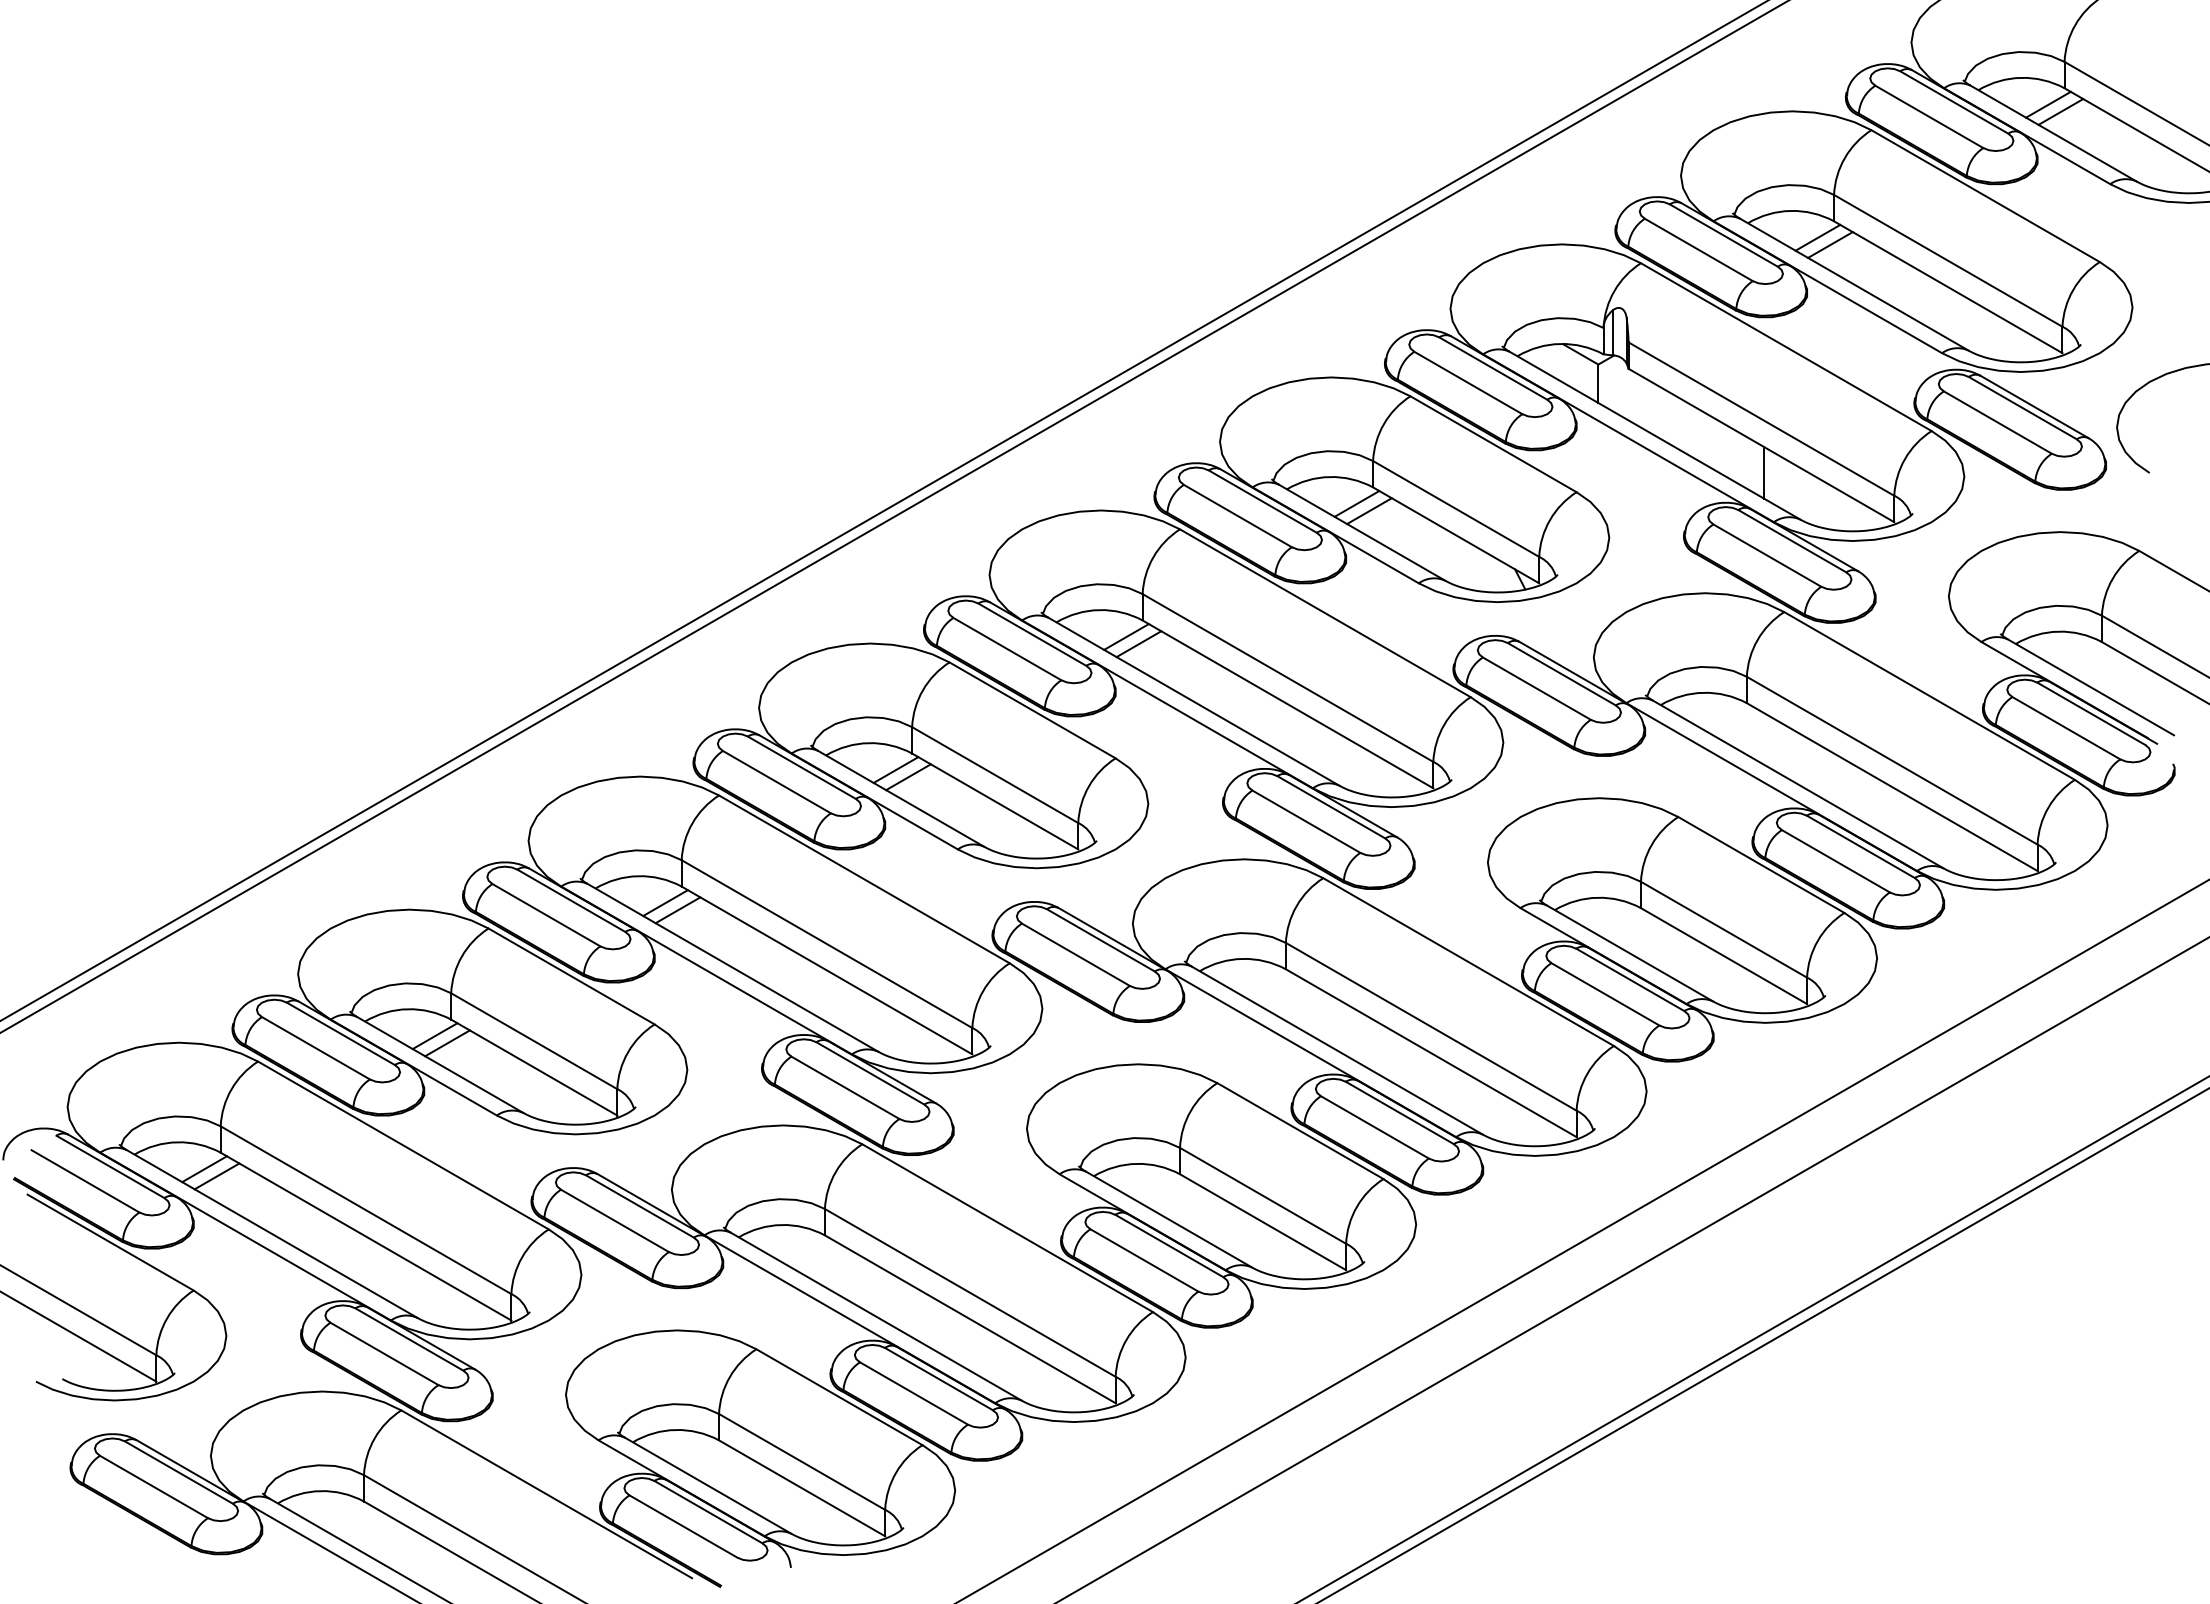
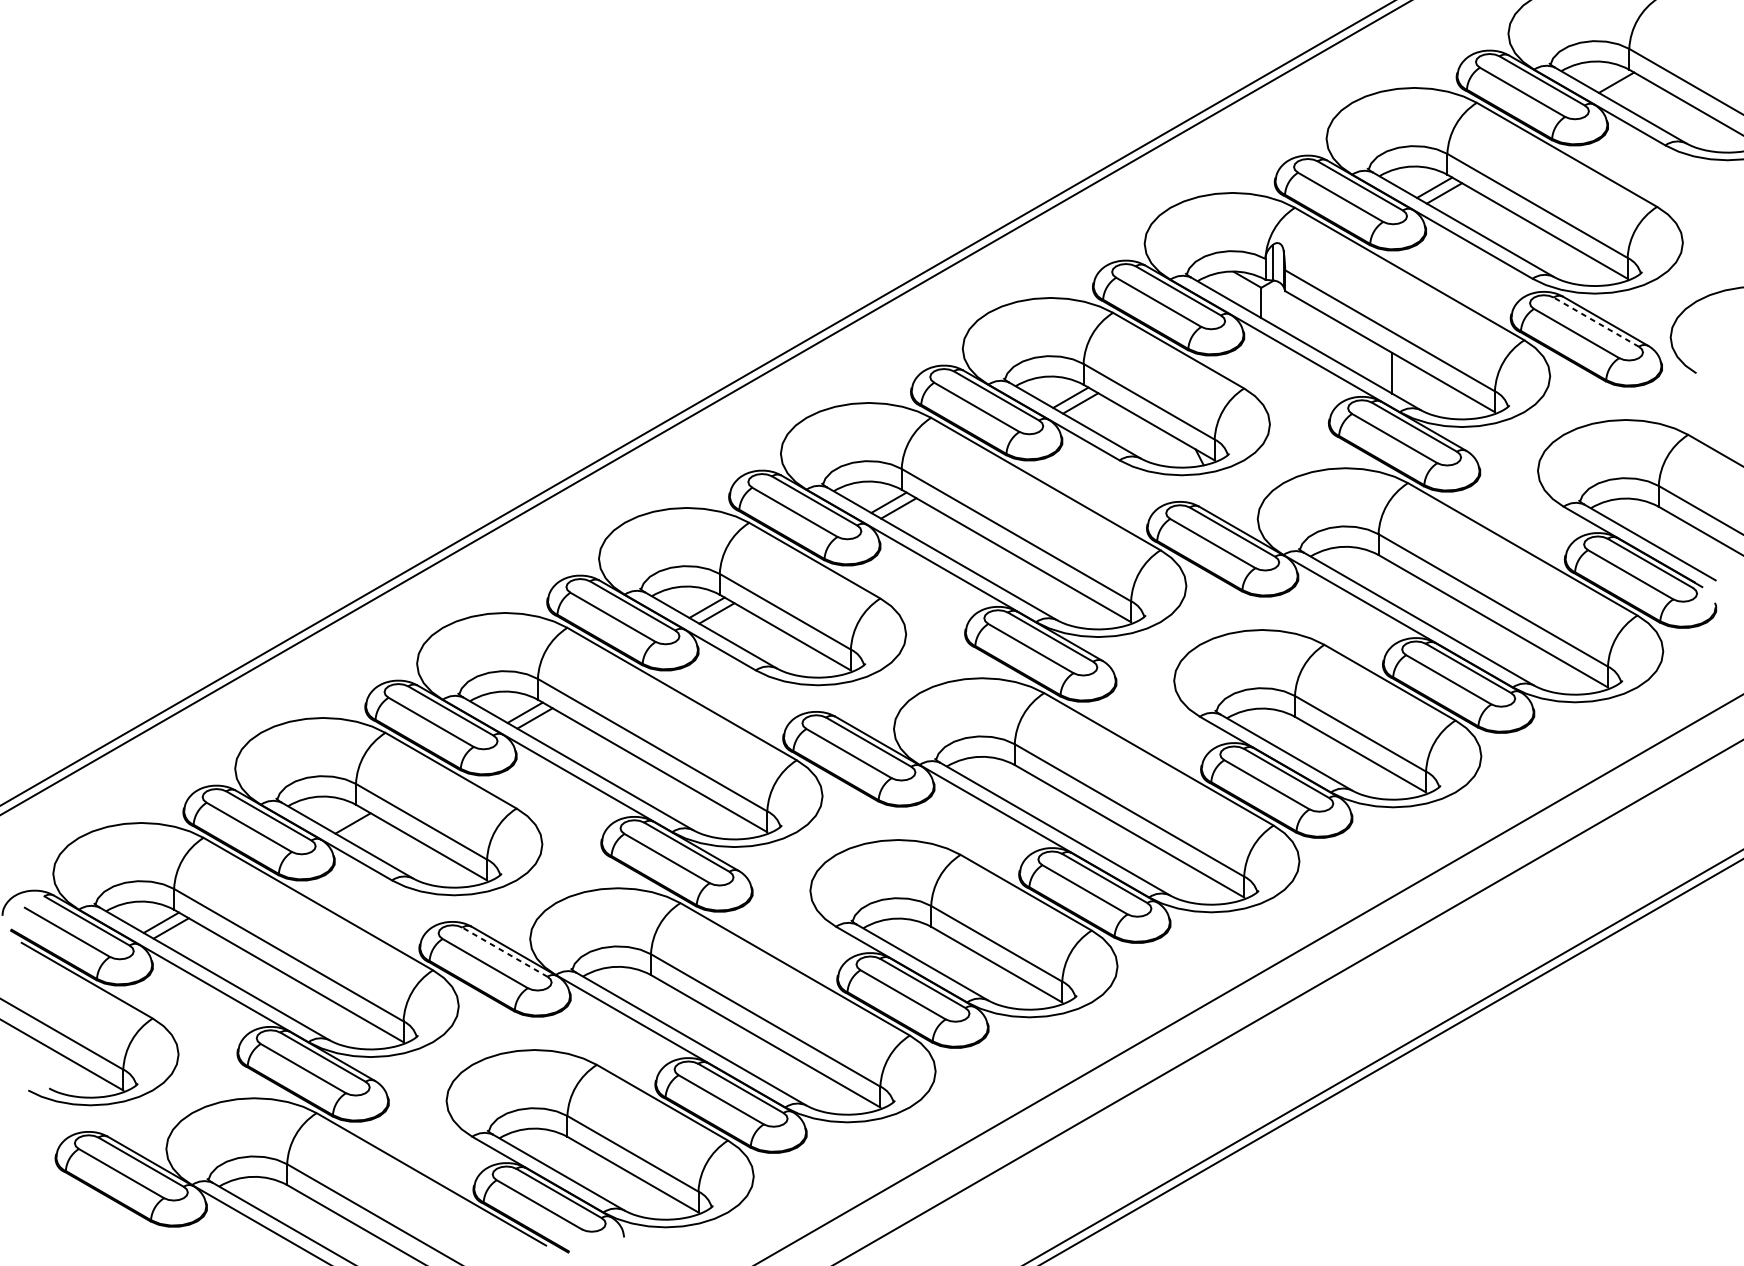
line: (2060, 111) -> (1626, 88), removed
line: (2022, 407) -> (1596, 321), solid -> dashed
line: (434, 1036) -> (342, 818), removed
line: (639, 1206) -> (504, 952), solid -> dashed

